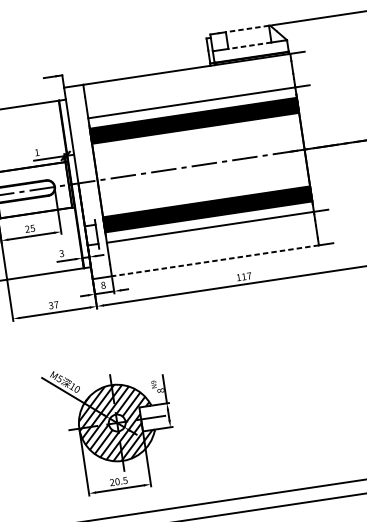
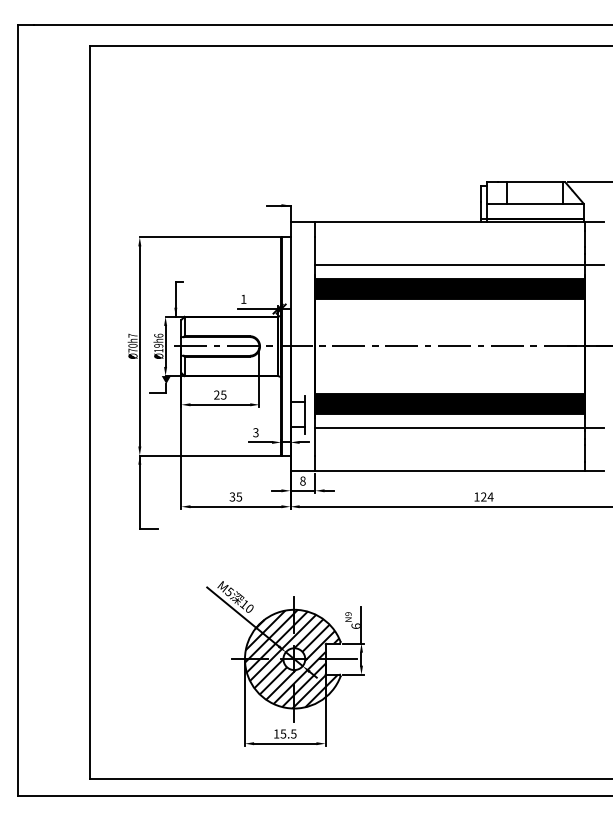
line: (246, 28) -> (534, 181), dashed -> solid
line: (249, 45) -> (534, 203), dashed -> solid
line: (215, 261) -> (450, 471), dashed -> solid
text: (246, 276) -> (487, 496), 117 -> 124
text: (56, 304) -> (239, 496), 37 -> 35
text: (160, 390) -> (355, 625), 8 -> 6
text: (114, 481) -> (279, 733), 20.5 -> 15.5

